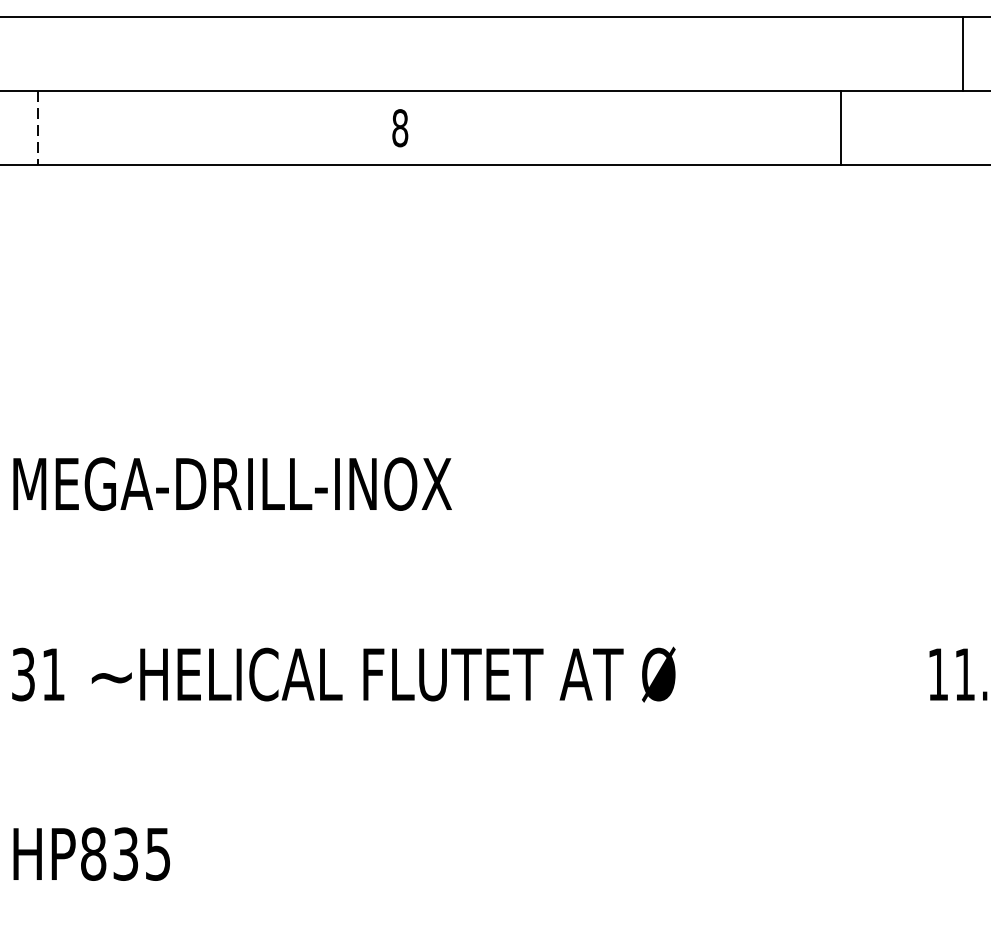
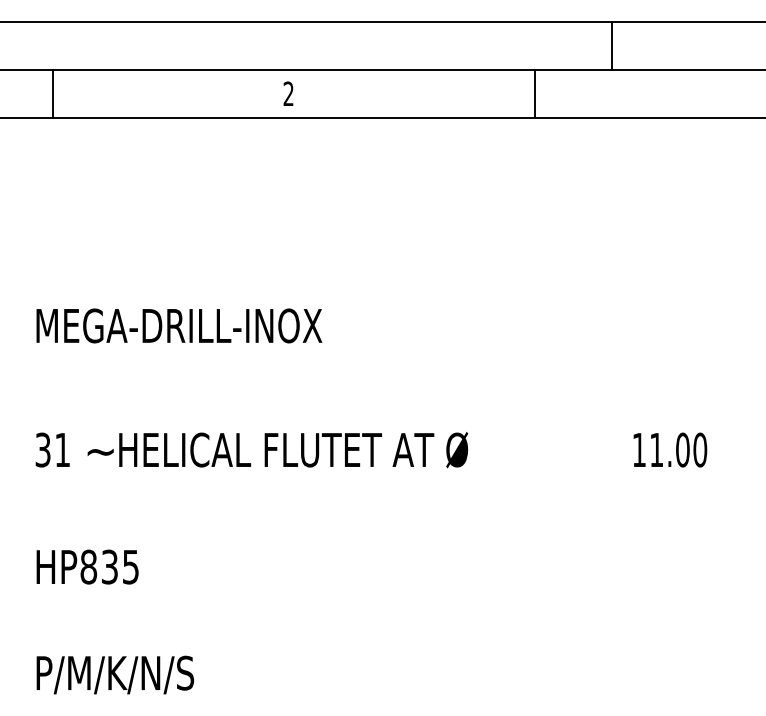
line: (963, 53) -> (612, 45), moved
text: (399, 127) -> (288, 93), 8 -> 2
line: (841, 127) -> (535, 93), moved
line: (37, 129) -> (52, 94), dashed -> solid

